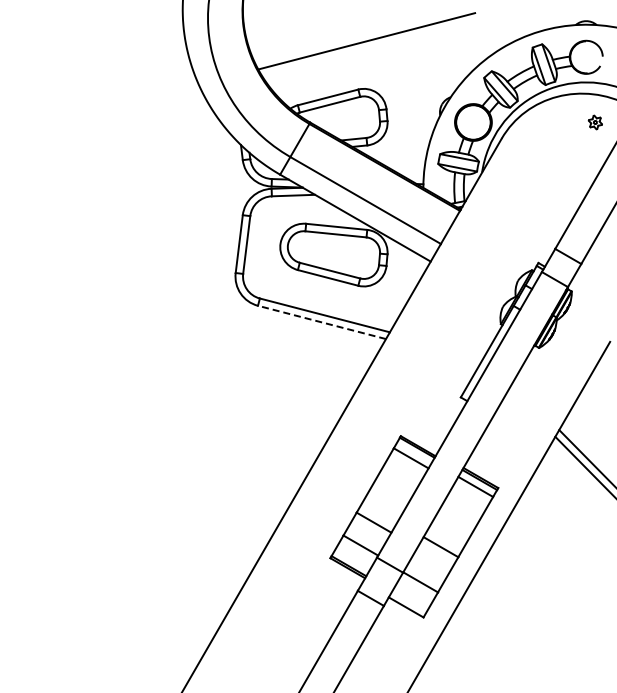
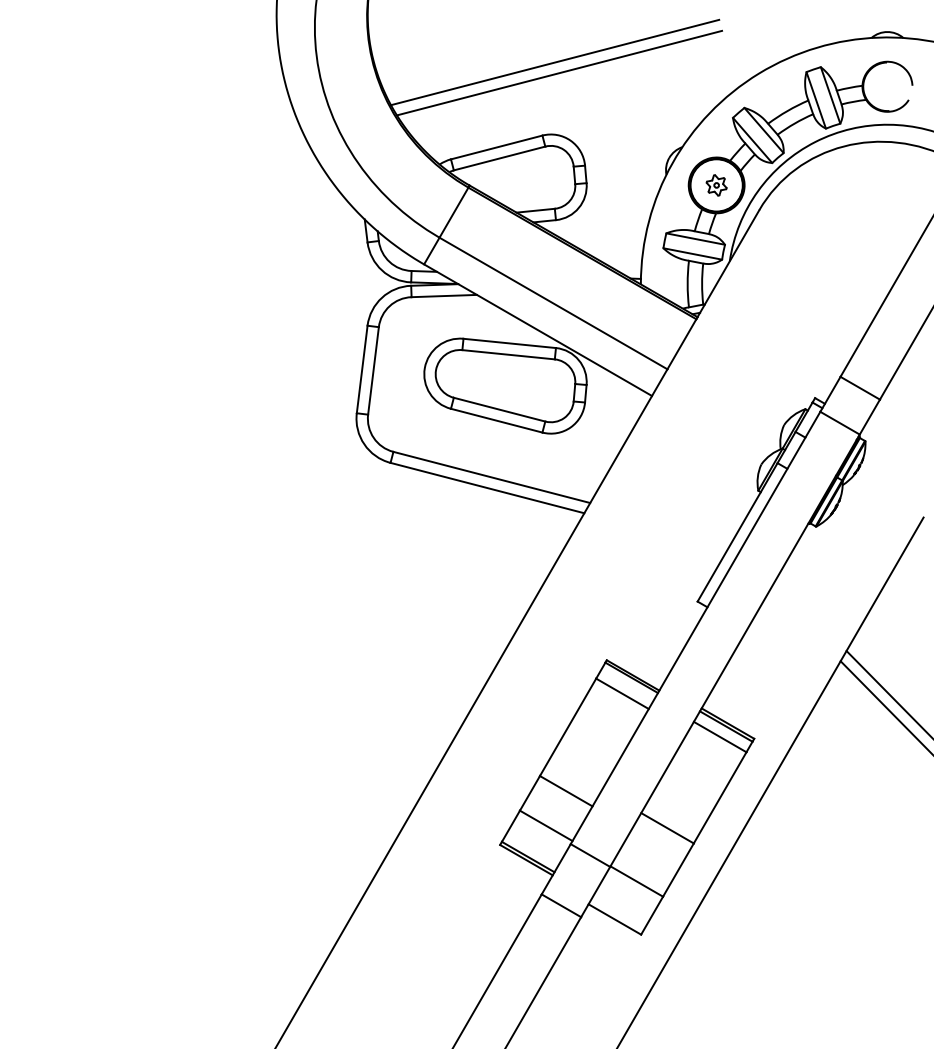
line: (369, 48) -> (559, 73), added
part: (594, 122) -> (715, 185), moved
line: (321, 322) -> (486, 488), dashed -> solid

